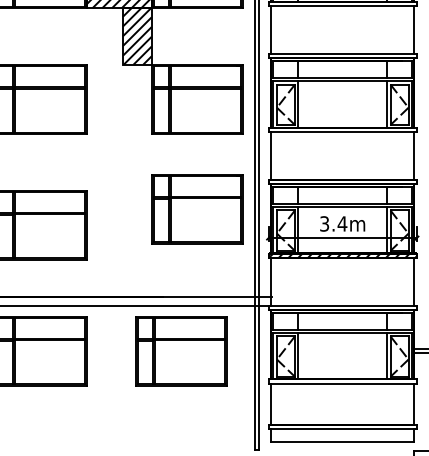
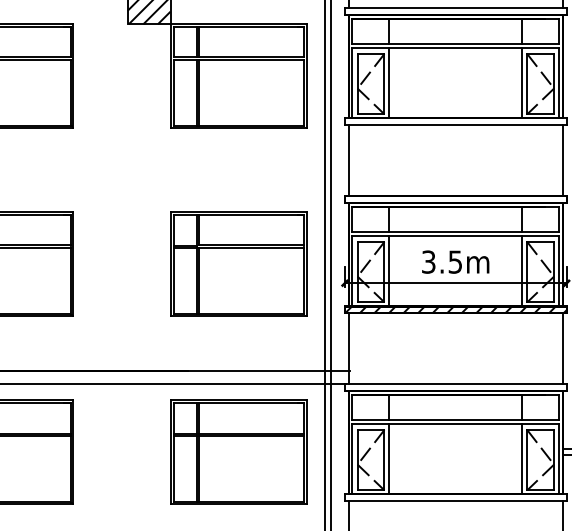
part: (197, 209) -> (238, 264), moved
text: (342, 223) -> (455, 261), 3.4m -> 3.5m
part: (181, 351) -> (238, 452), moved

